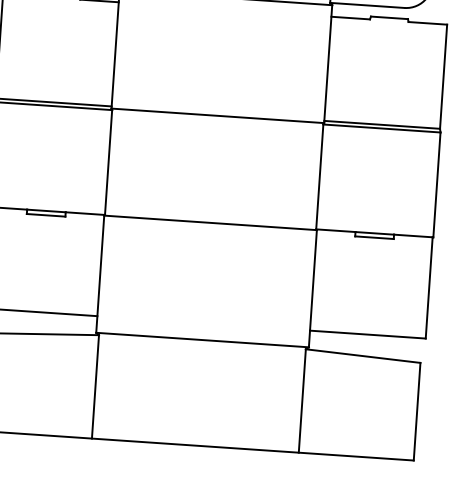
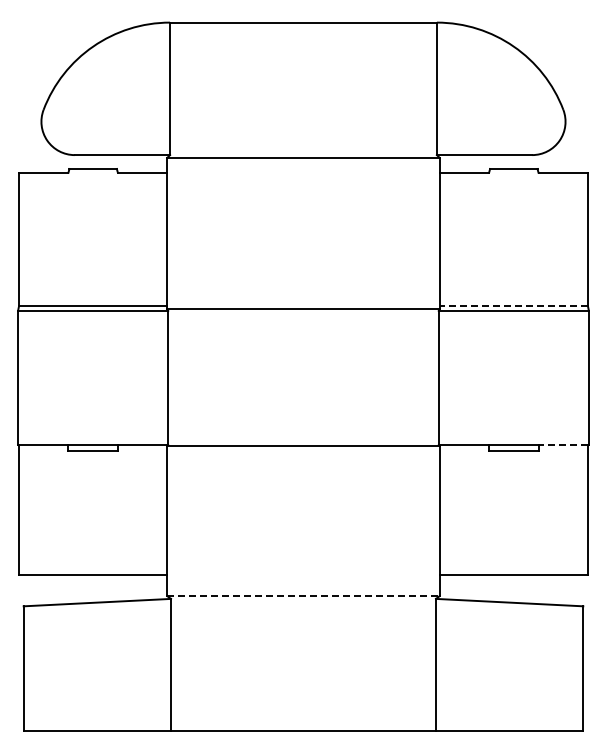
line: (381, 125) -> (513, 306), solid -> dashed
line: (413, 236) -> (563, 445), solid -> dashed
line: (202, 340) -> (303, 596), solid -> dashed

